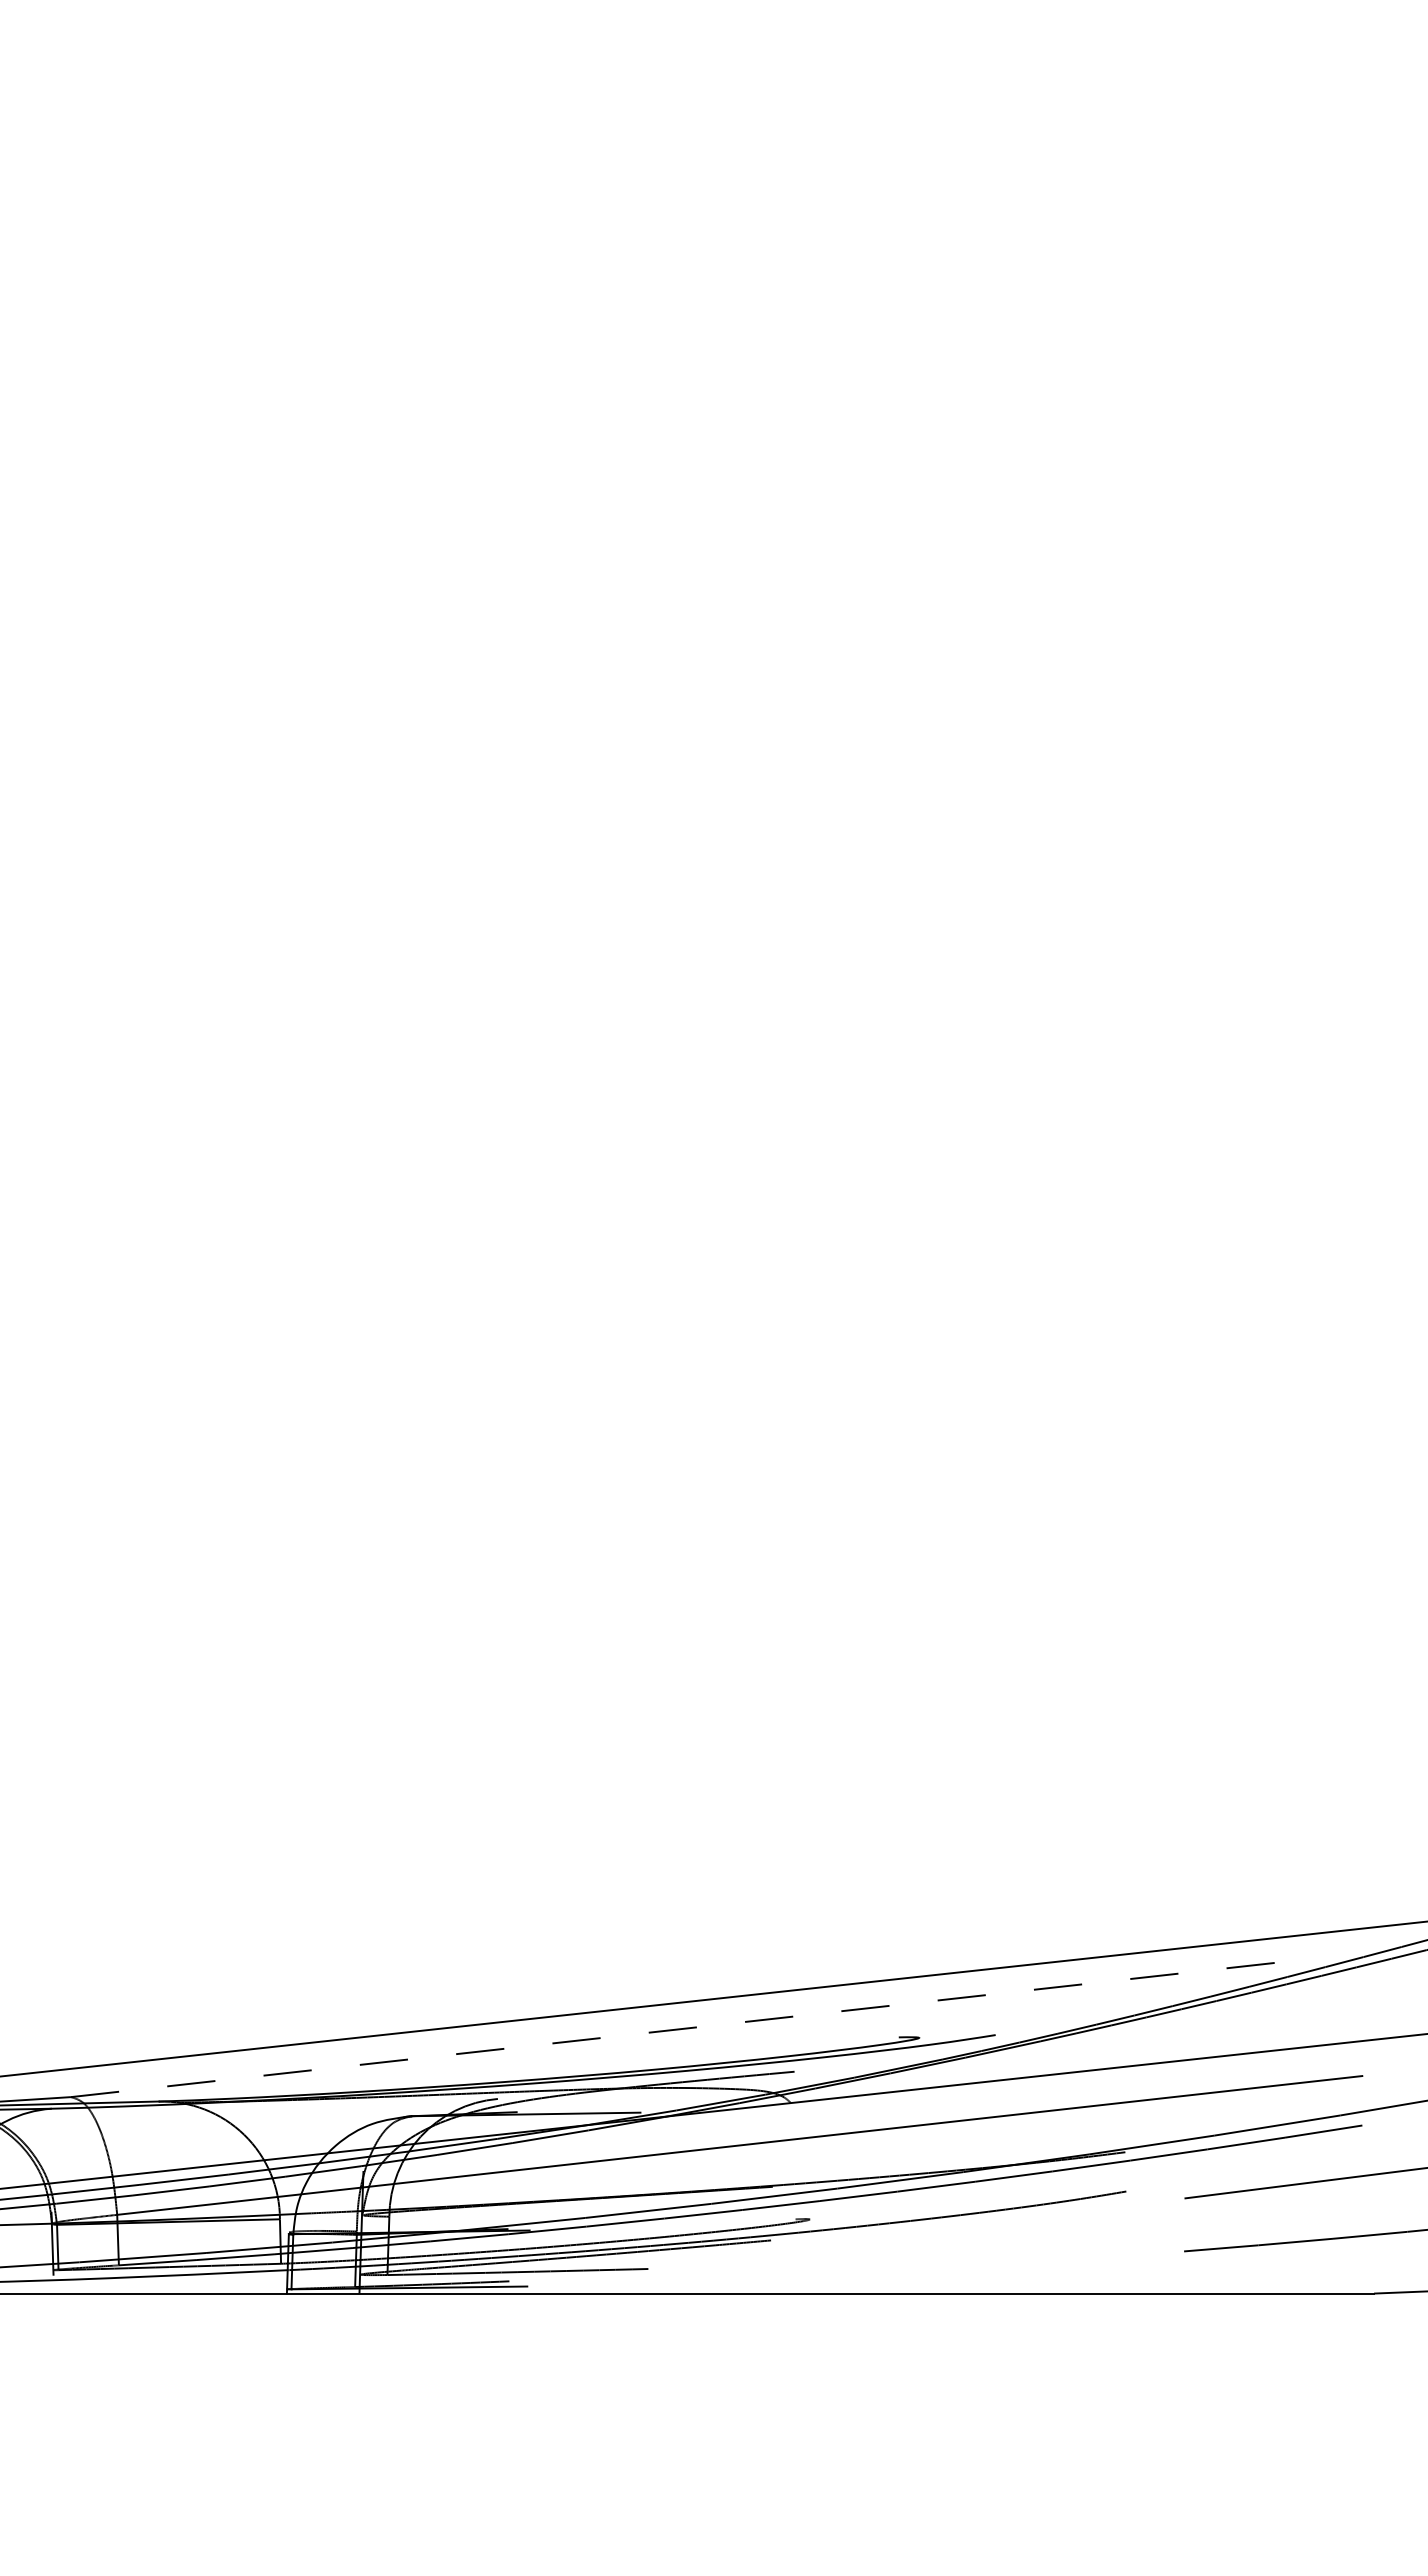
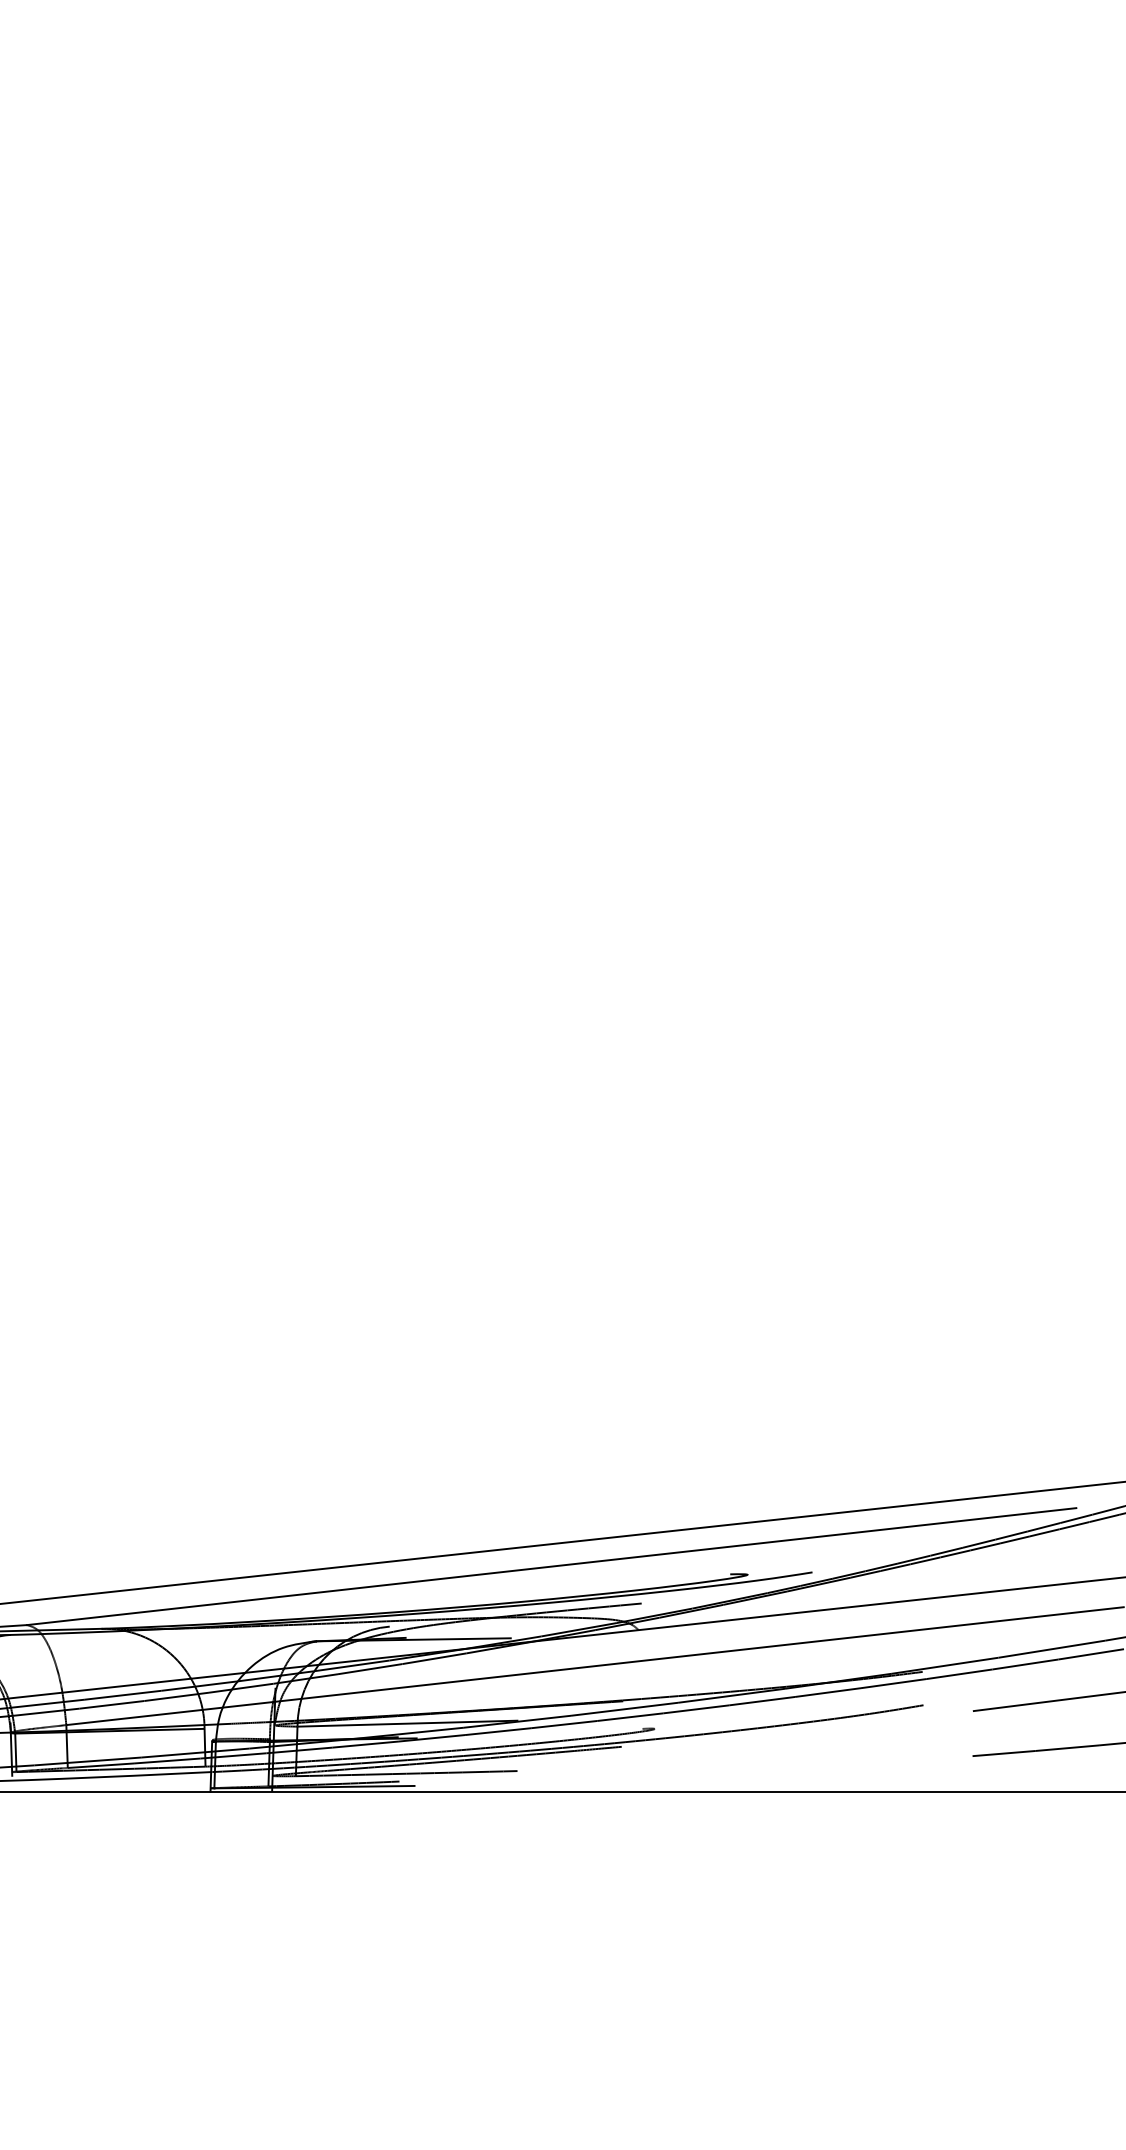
line: (689, 2028) -> (552, 1566), dashed -> solid
line: (519, 2212) -> (408, 1723), added

